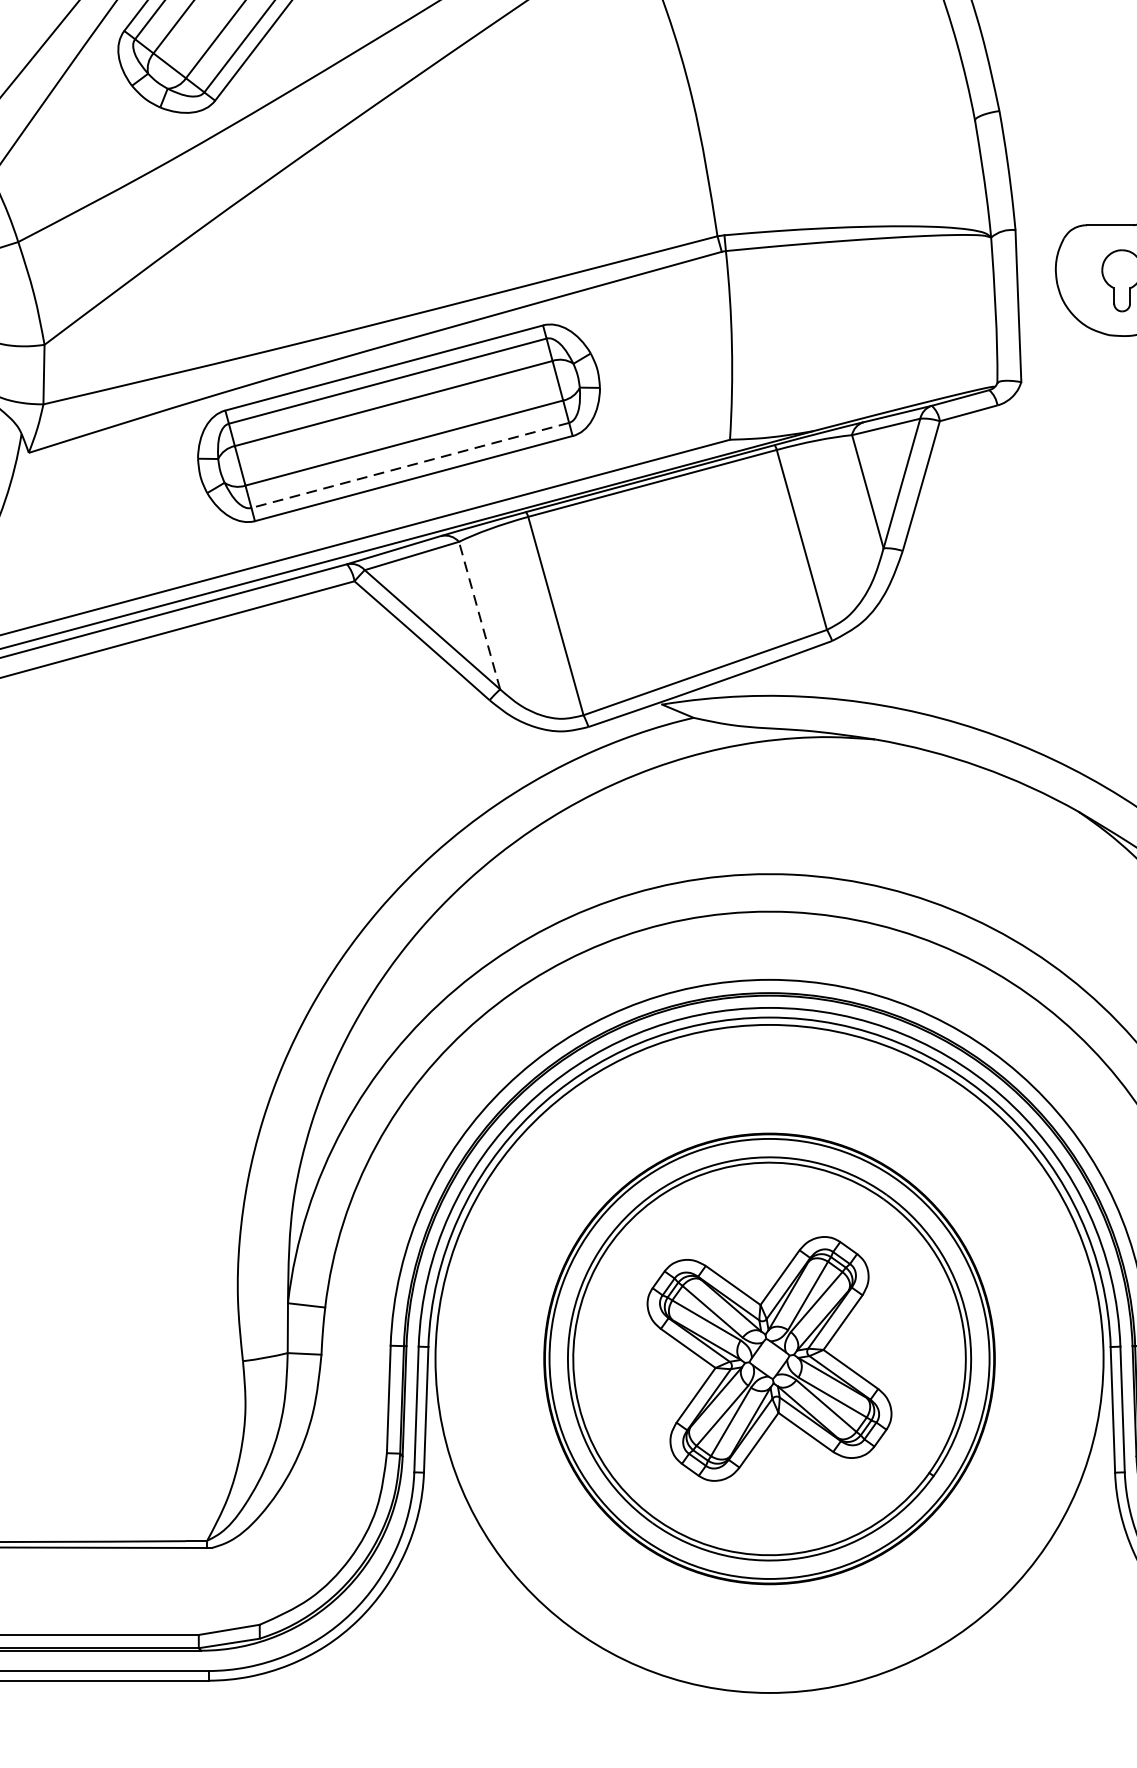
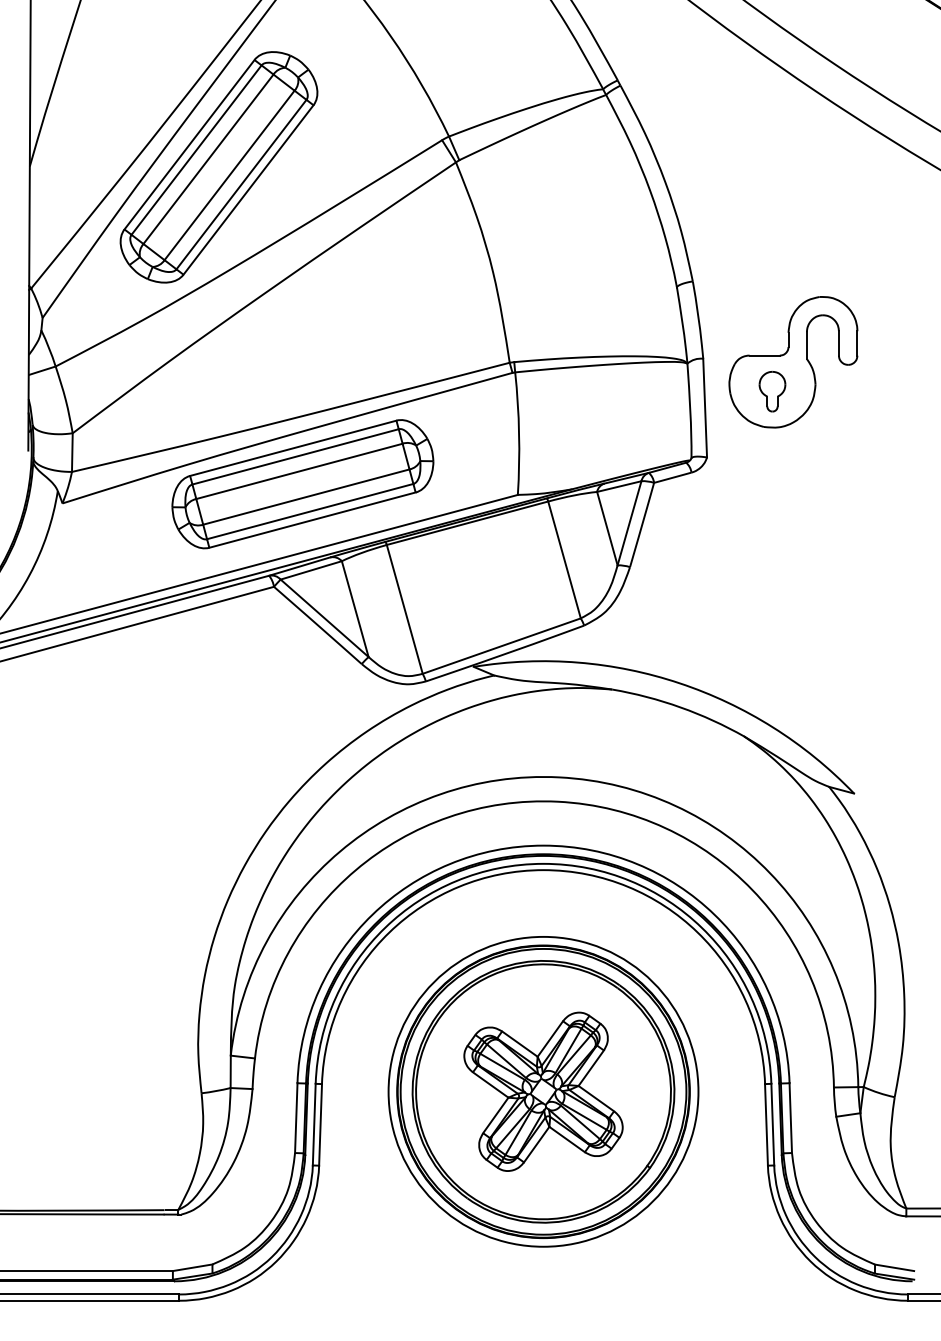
line: (410, 465) -> (310, 511), dashed -> solid
line: (480, 616) -> (355, 609), dashed -> solid
circle: (769, 1358) -> (543, 1091), size x0.71

